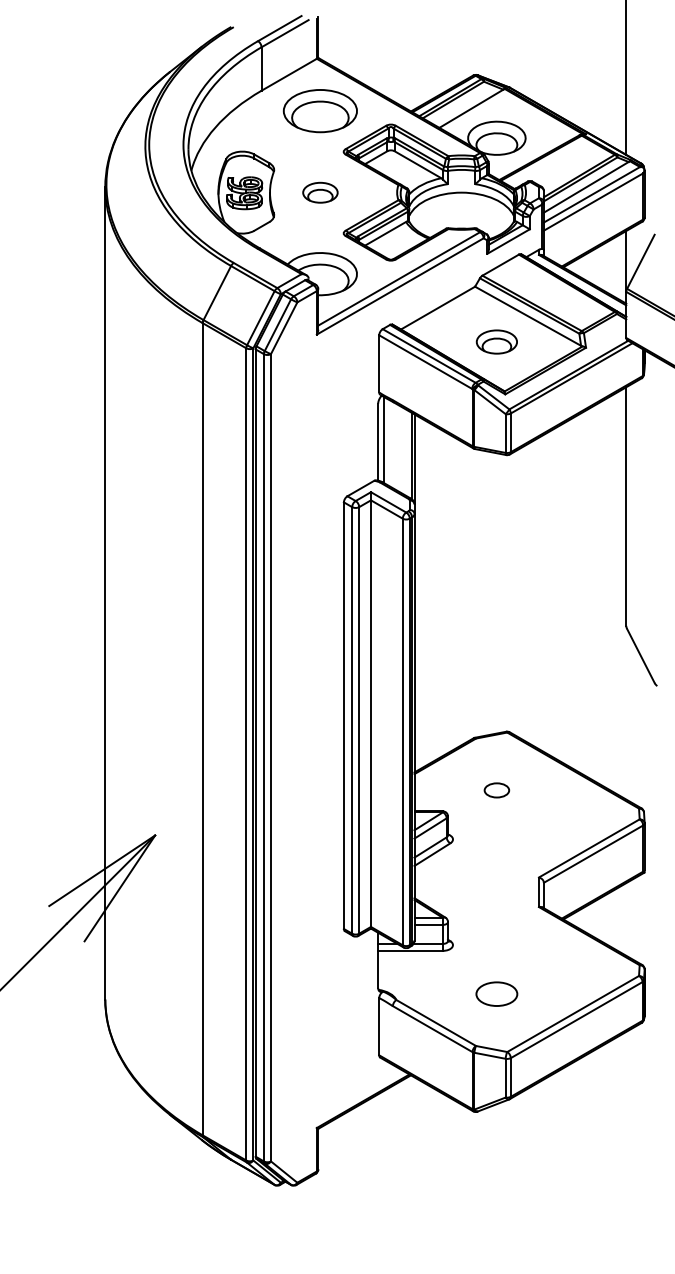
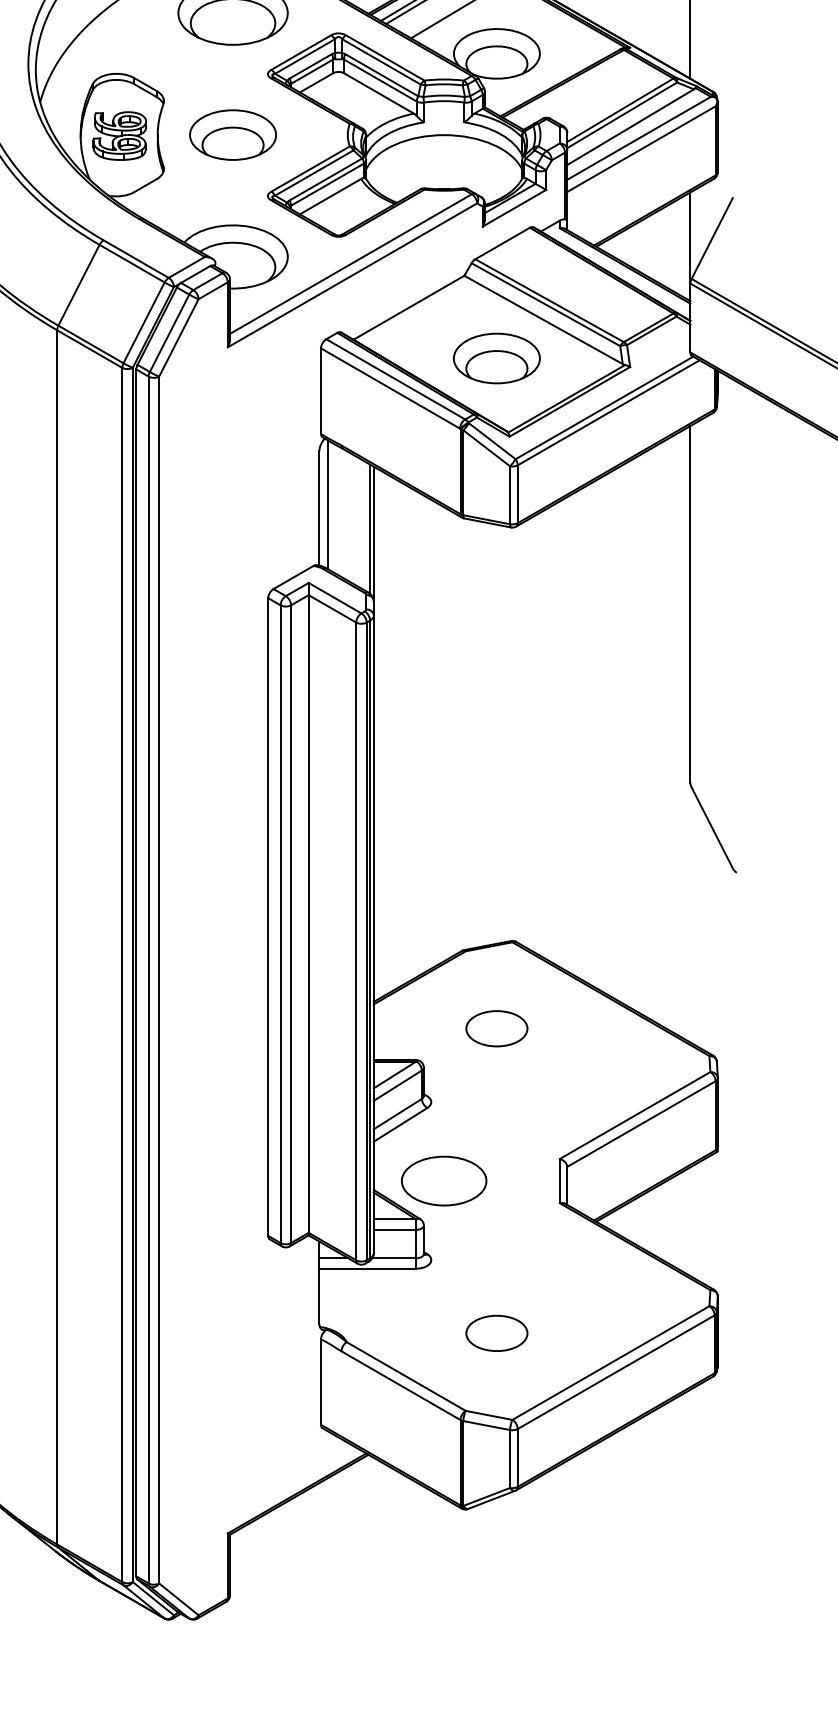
part: (320, 192) -> (233, 134), size x1.67
part: (496, 341) -> (496, 357), size x1.43
part: (496, 790) -> (496, 1028), size x1.67
part: (461, 892) -> (444, 1181), added

